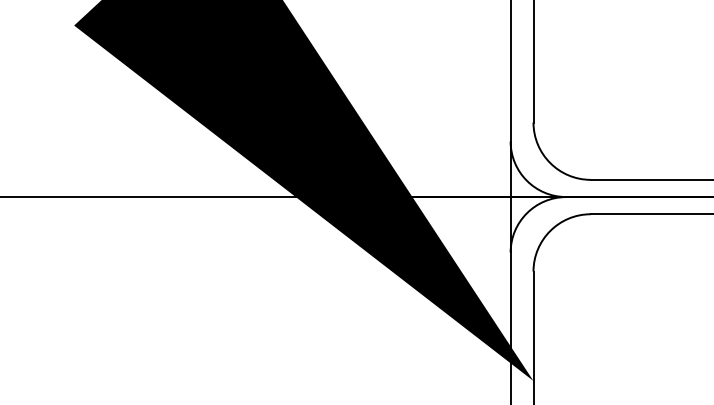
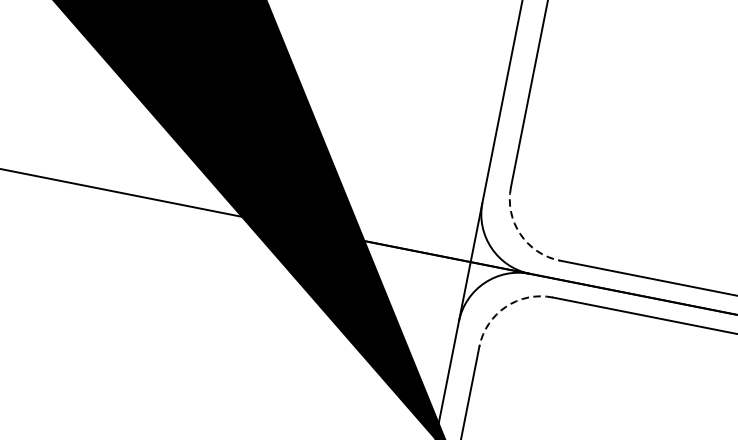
arc: (550, 163) -> (520, 234), solid -> dashed
arc: (550, 231) -> (506, 307), solid -> dashed

